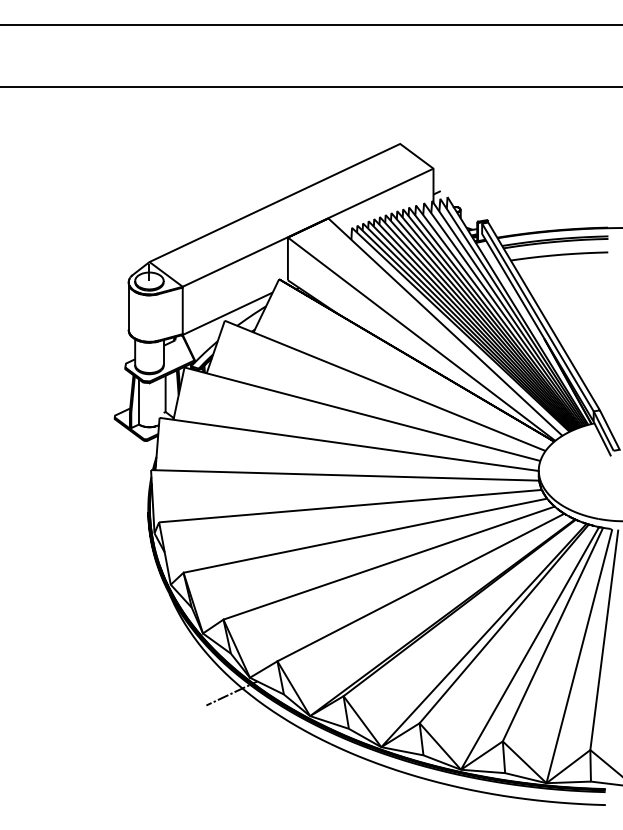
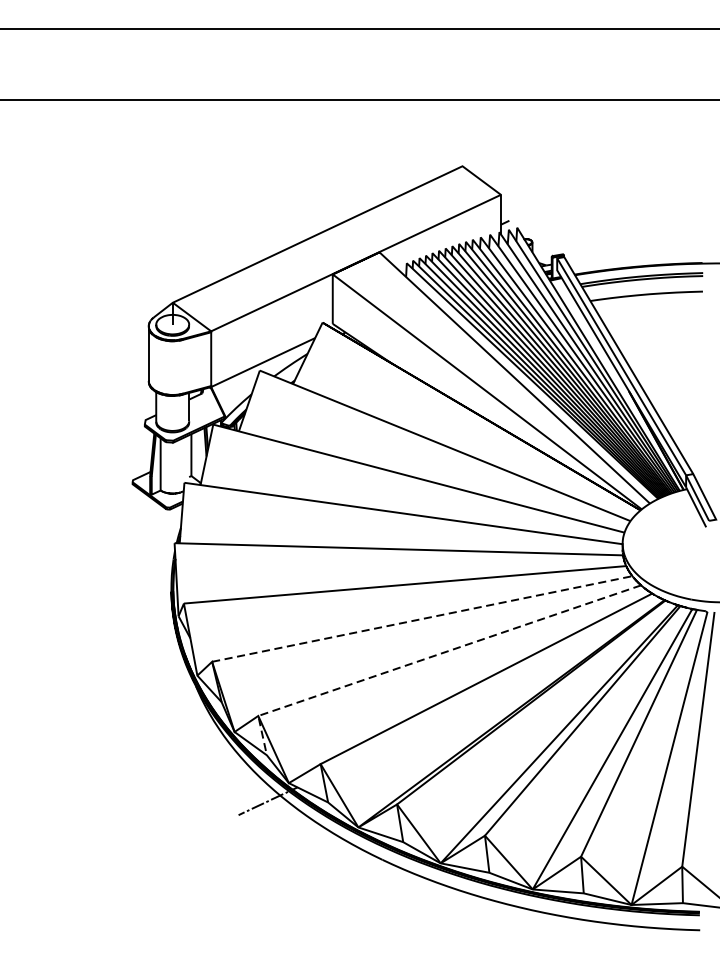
line: (365, 535) -> (422, 618), solid -> dashed
line: (371, 569) -> (429, 658), solid -> dashed

